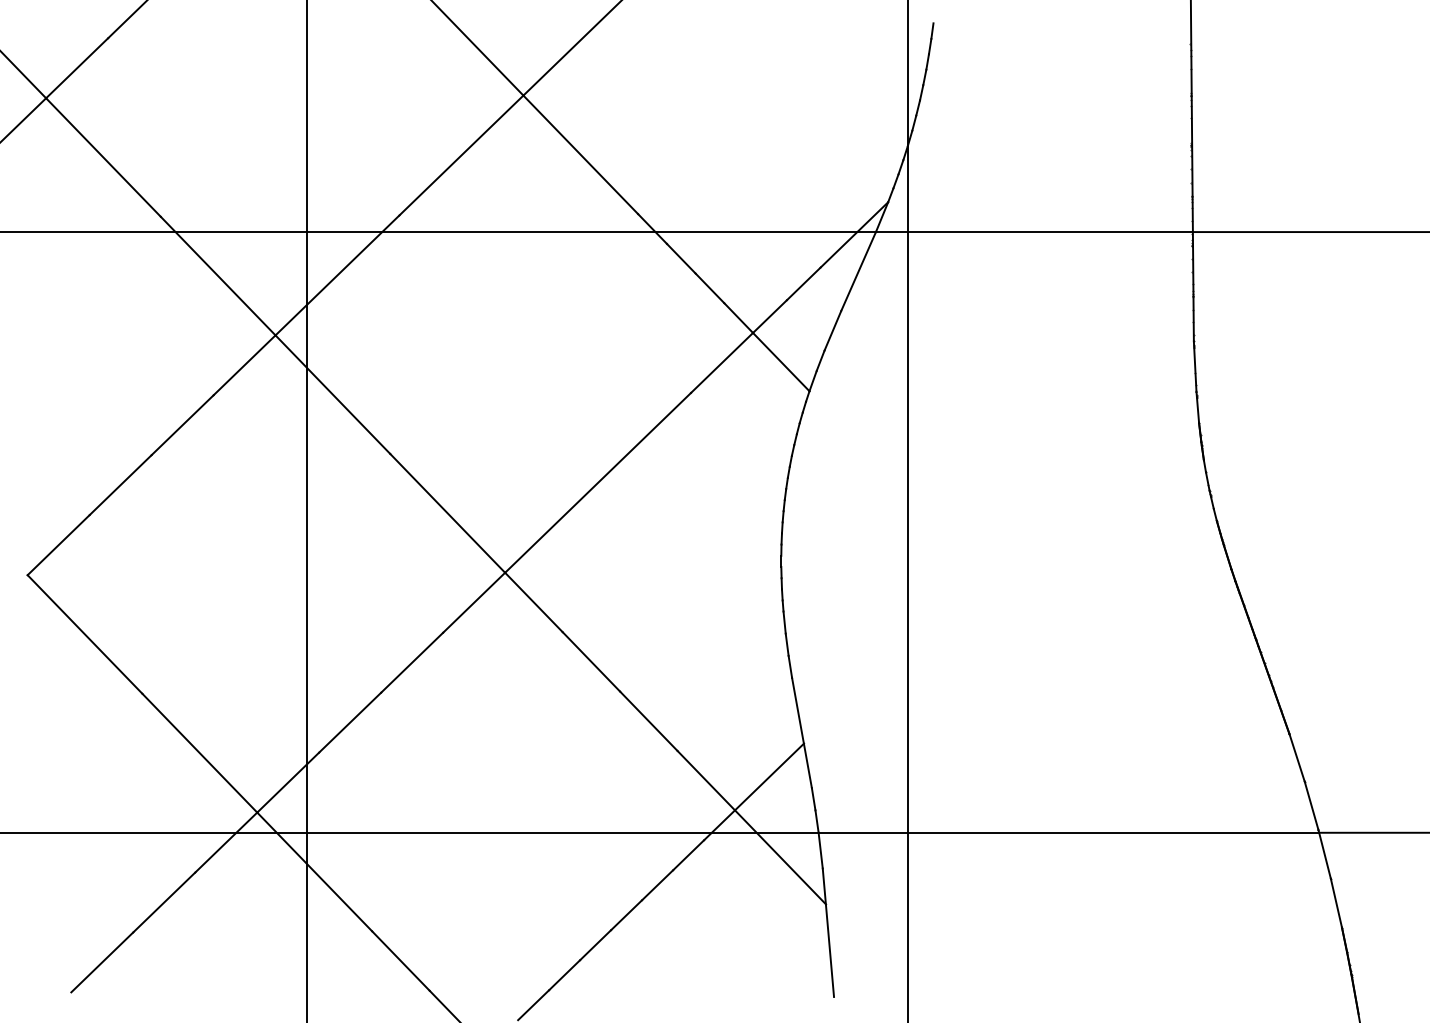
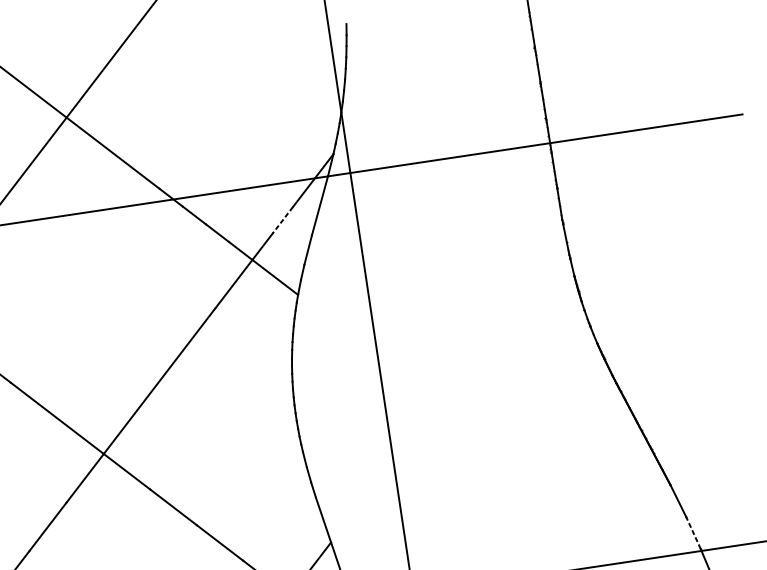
line: (803, 283) -> (282, 220), solid -> dashed
line: (1311, 805) -> (693, 532), solid -> dashed

